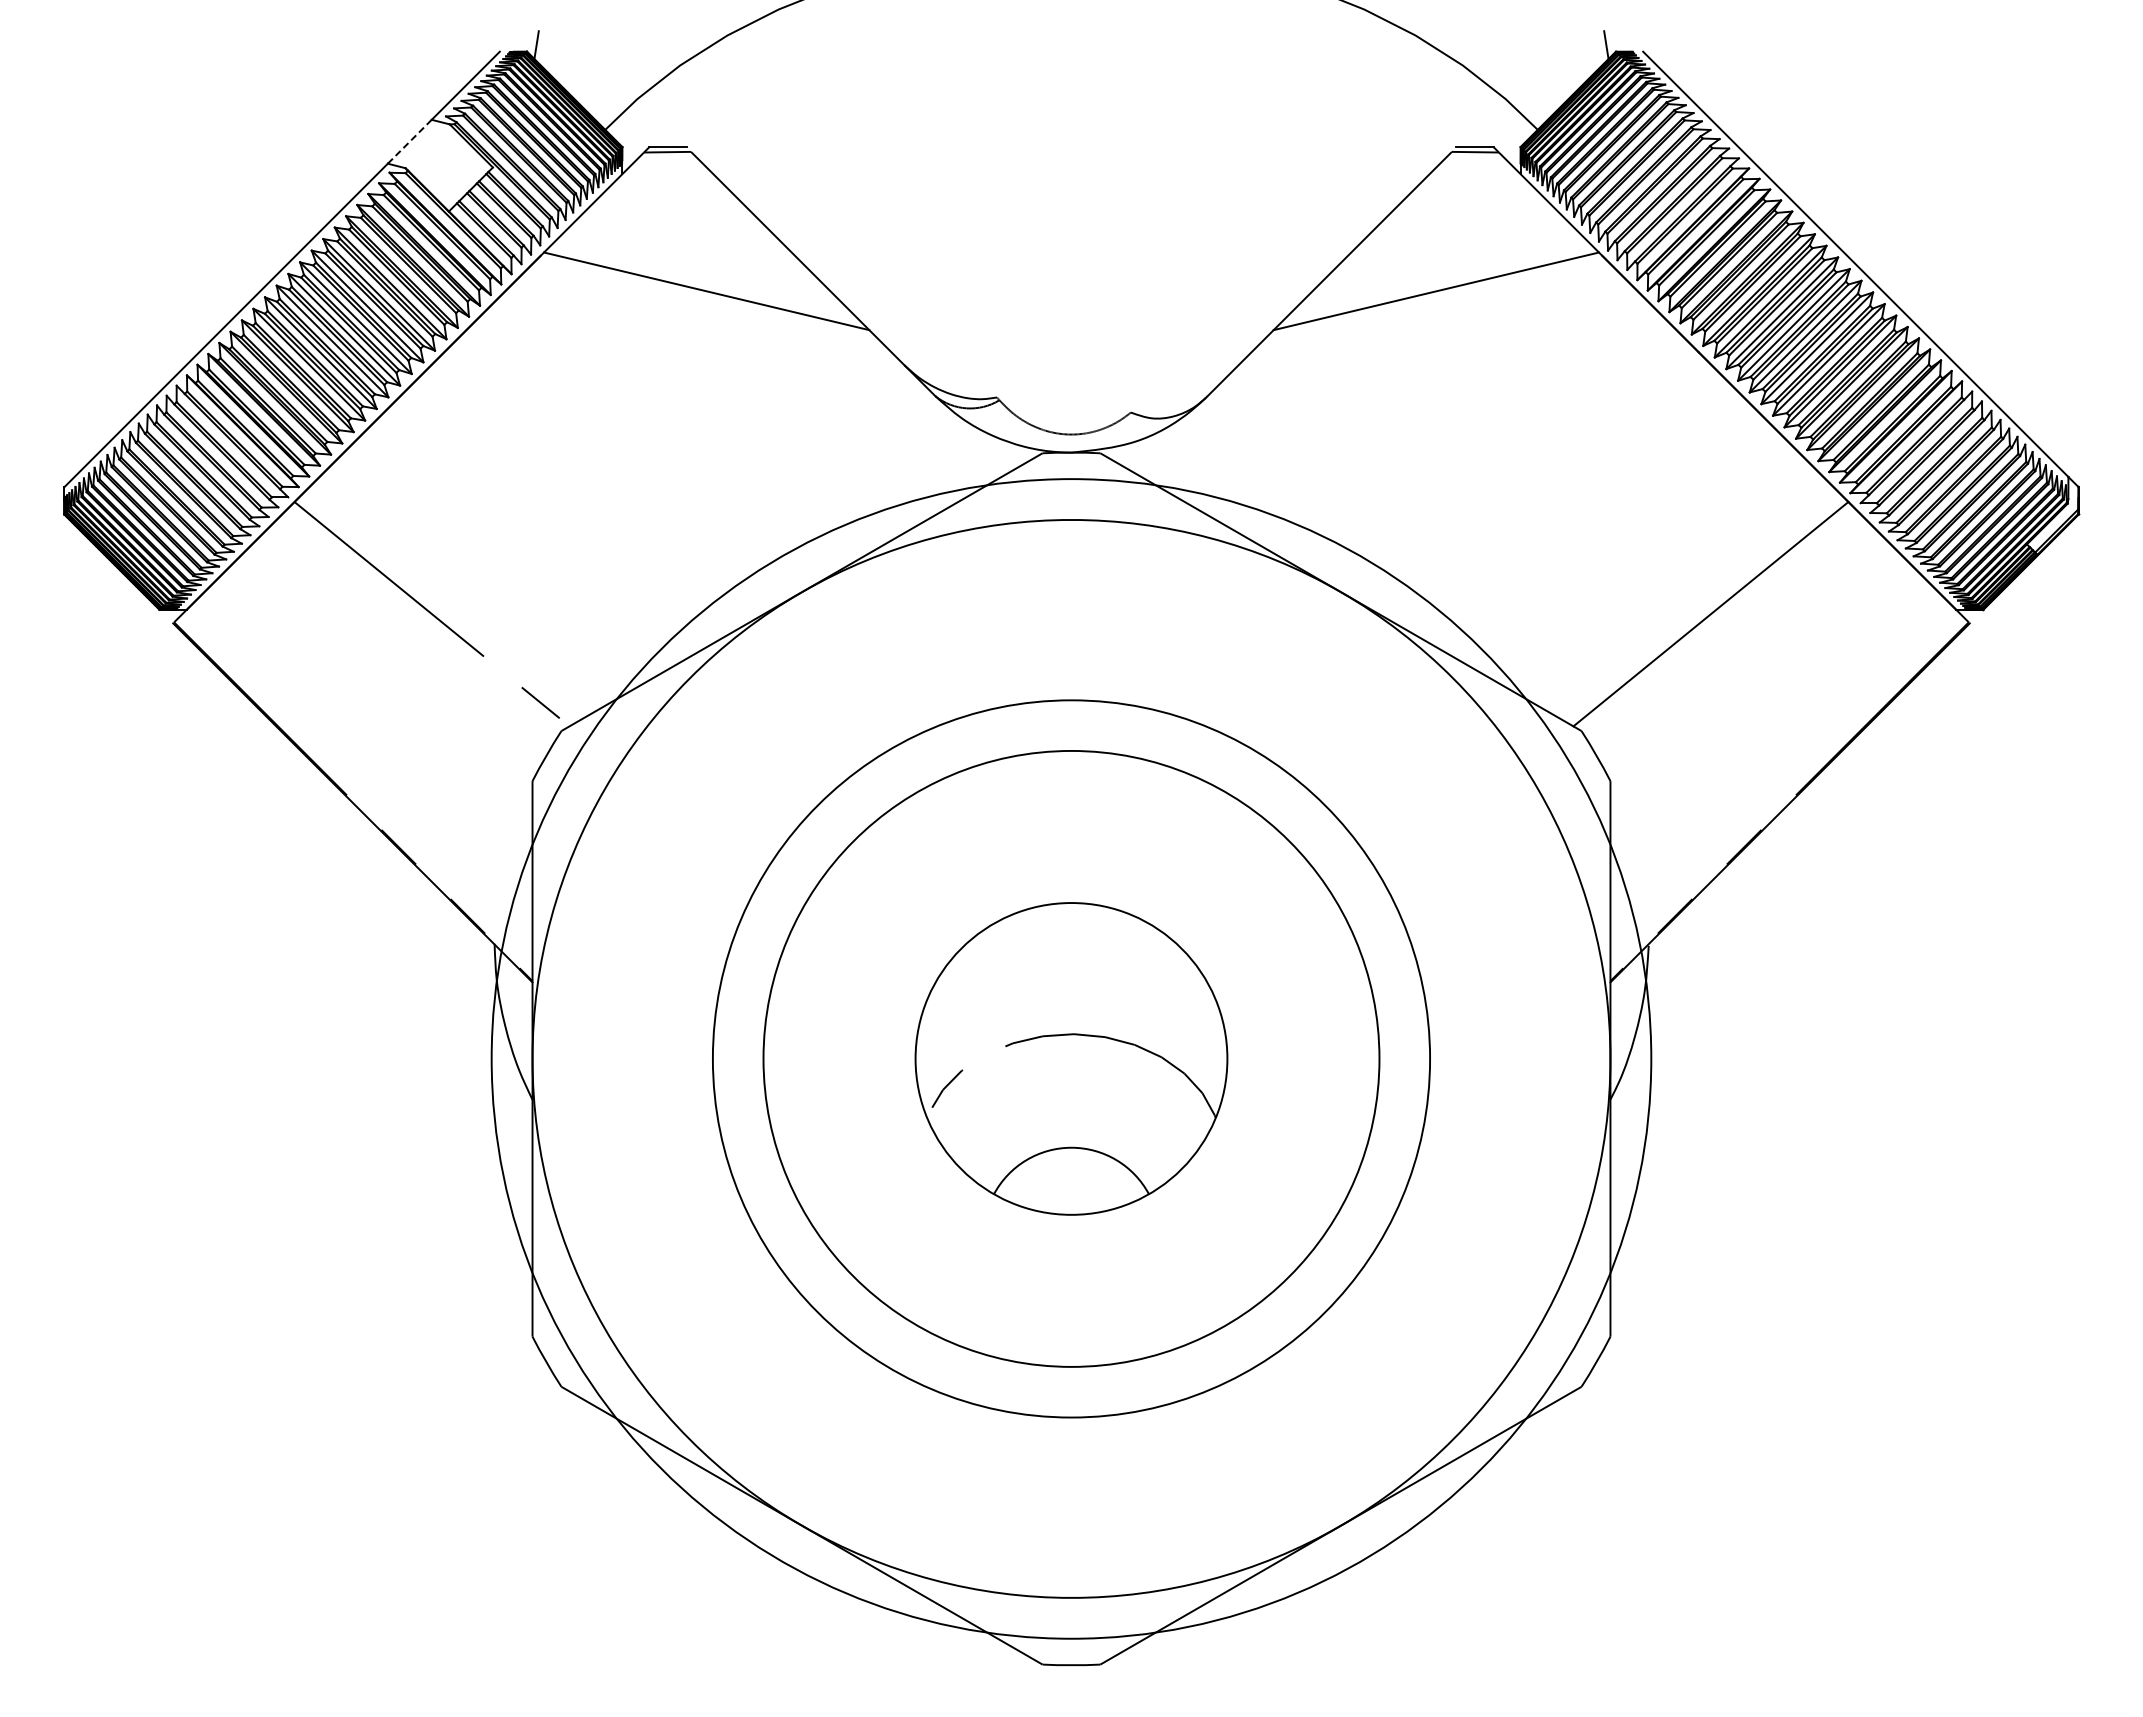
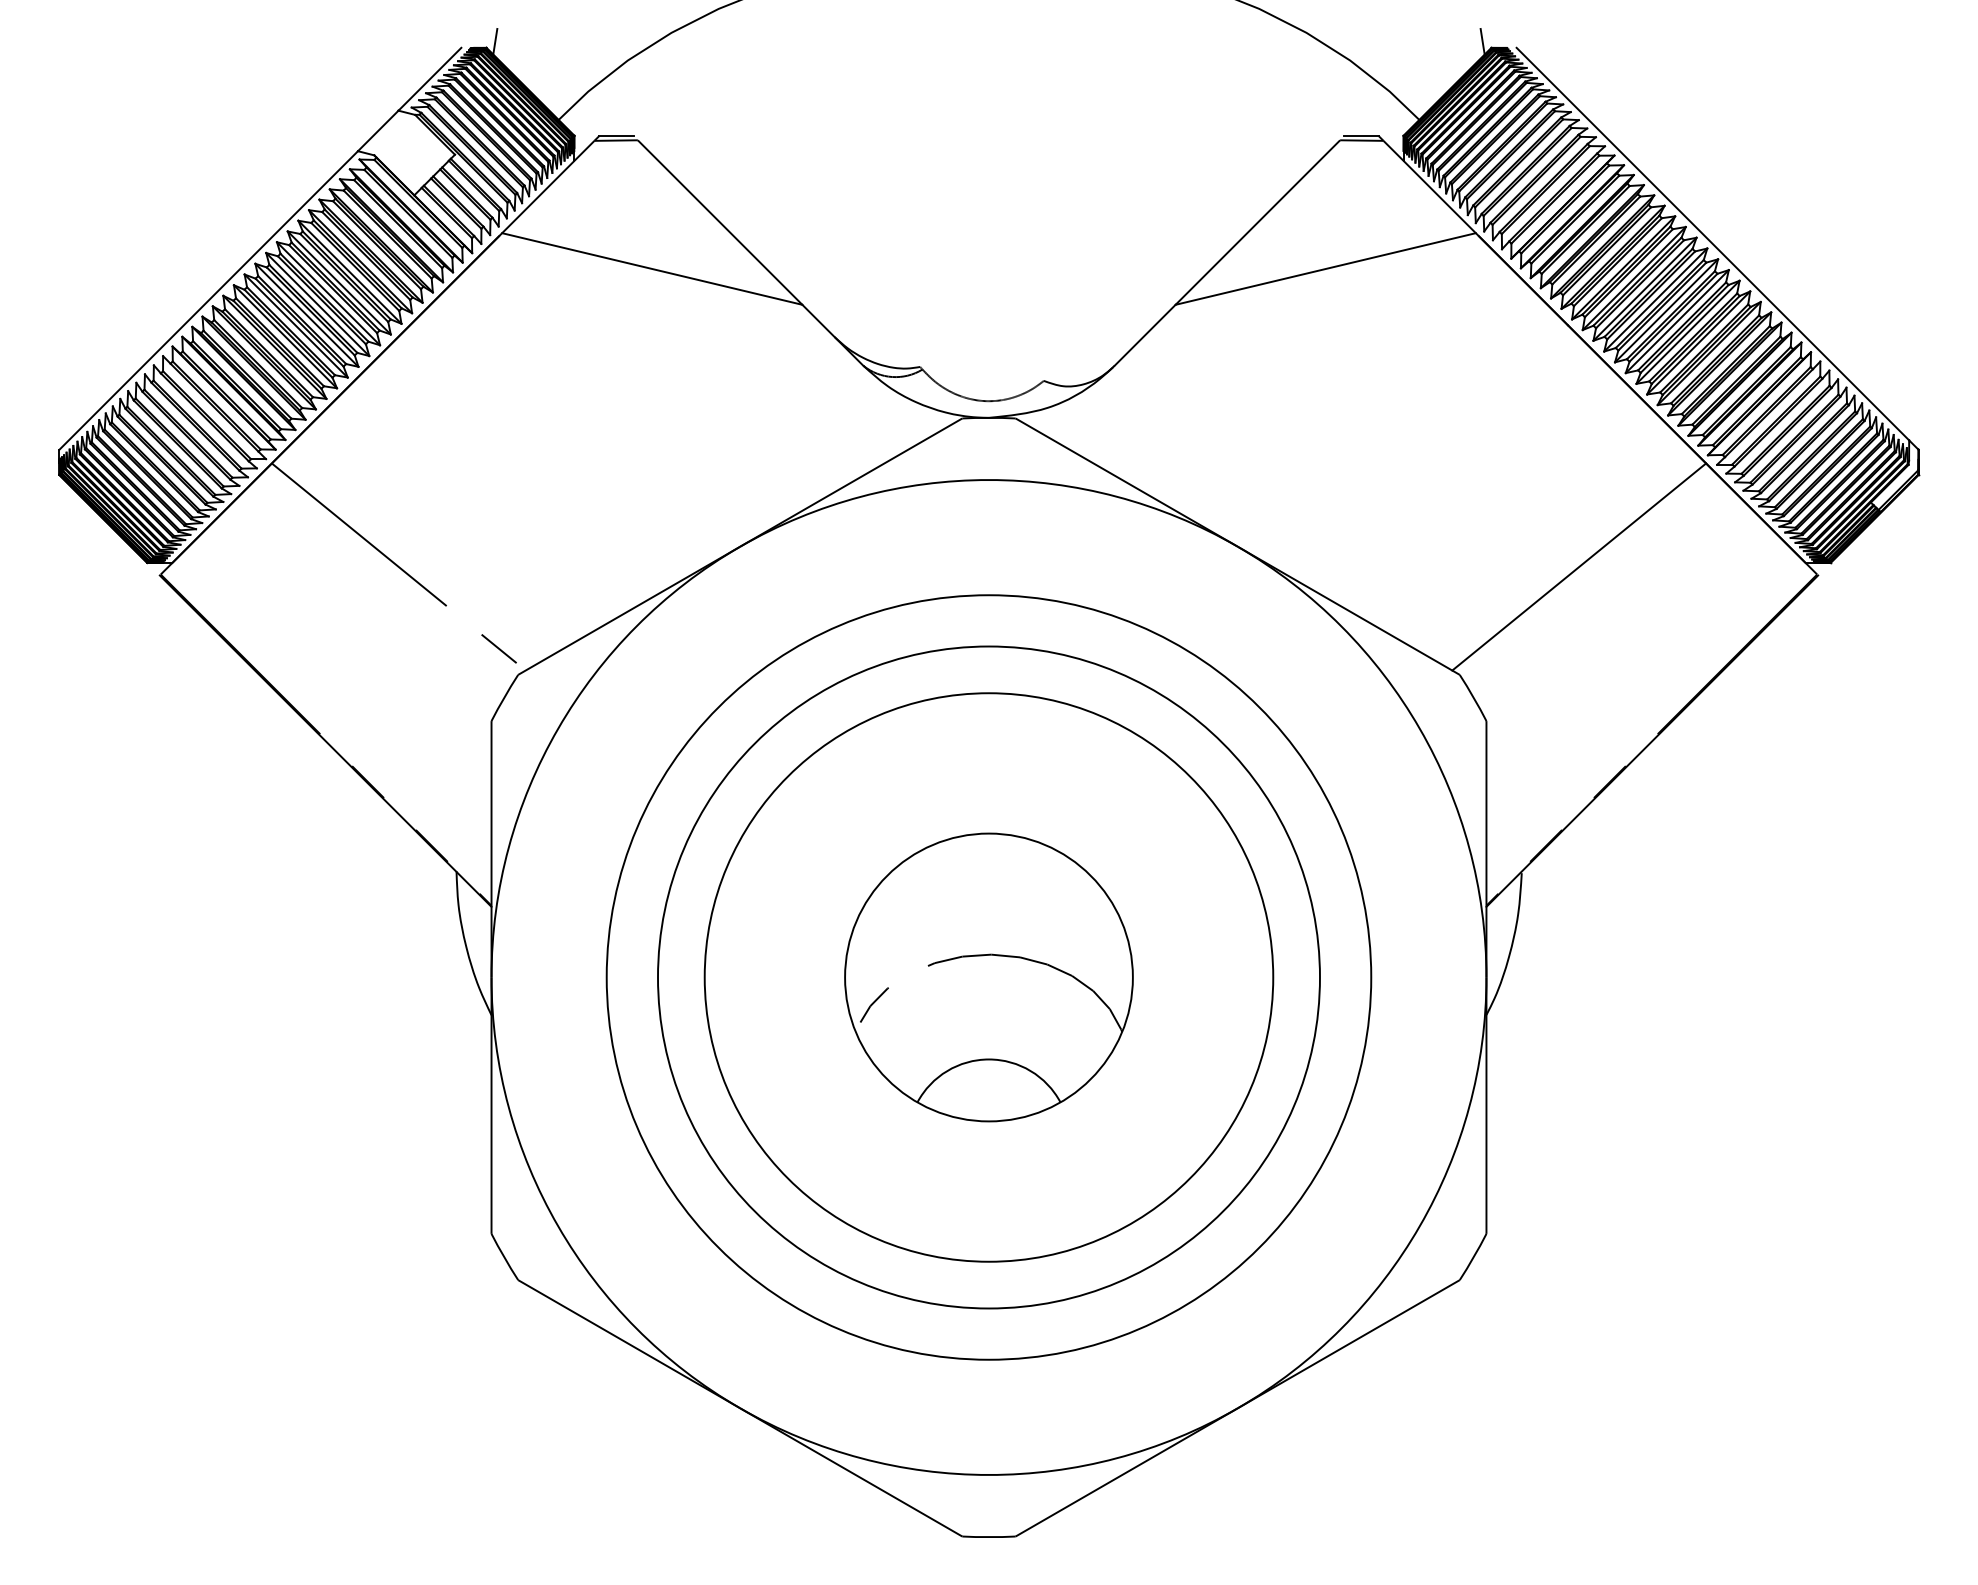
line: (409, 142) -> (377, 131), dashed -> solid
circle: (1071, 1058) -> (989, 977), size x0.71

